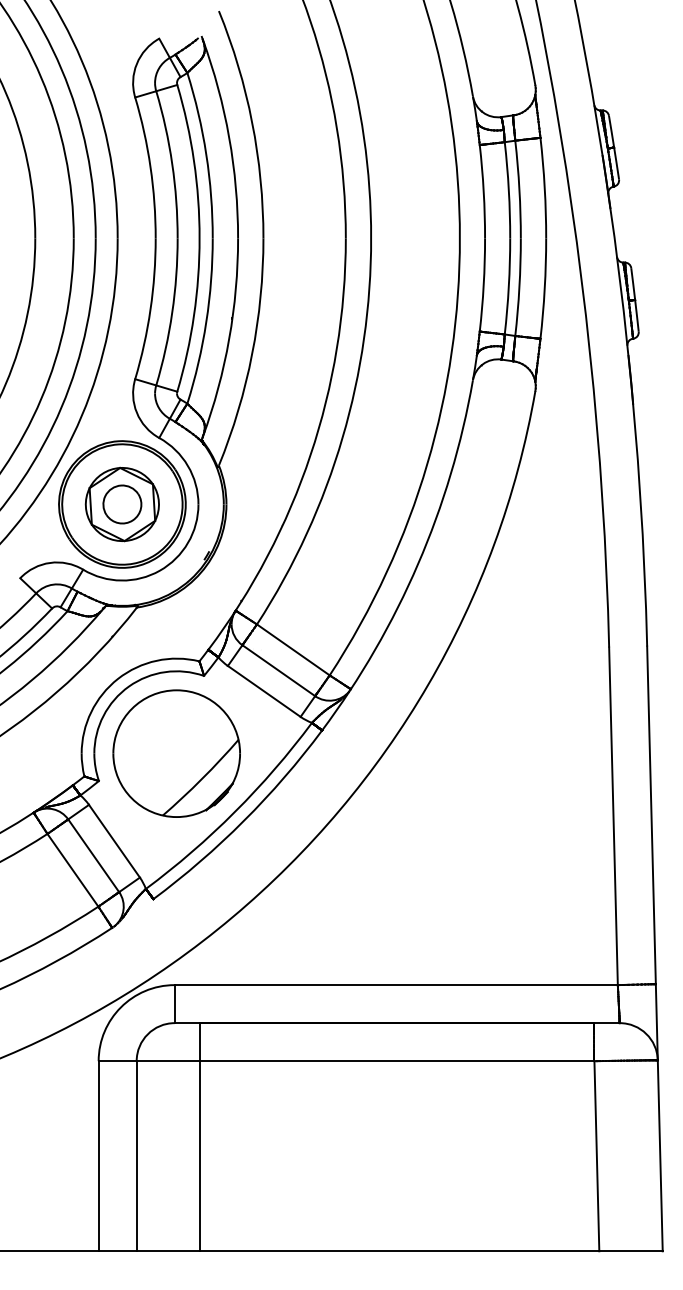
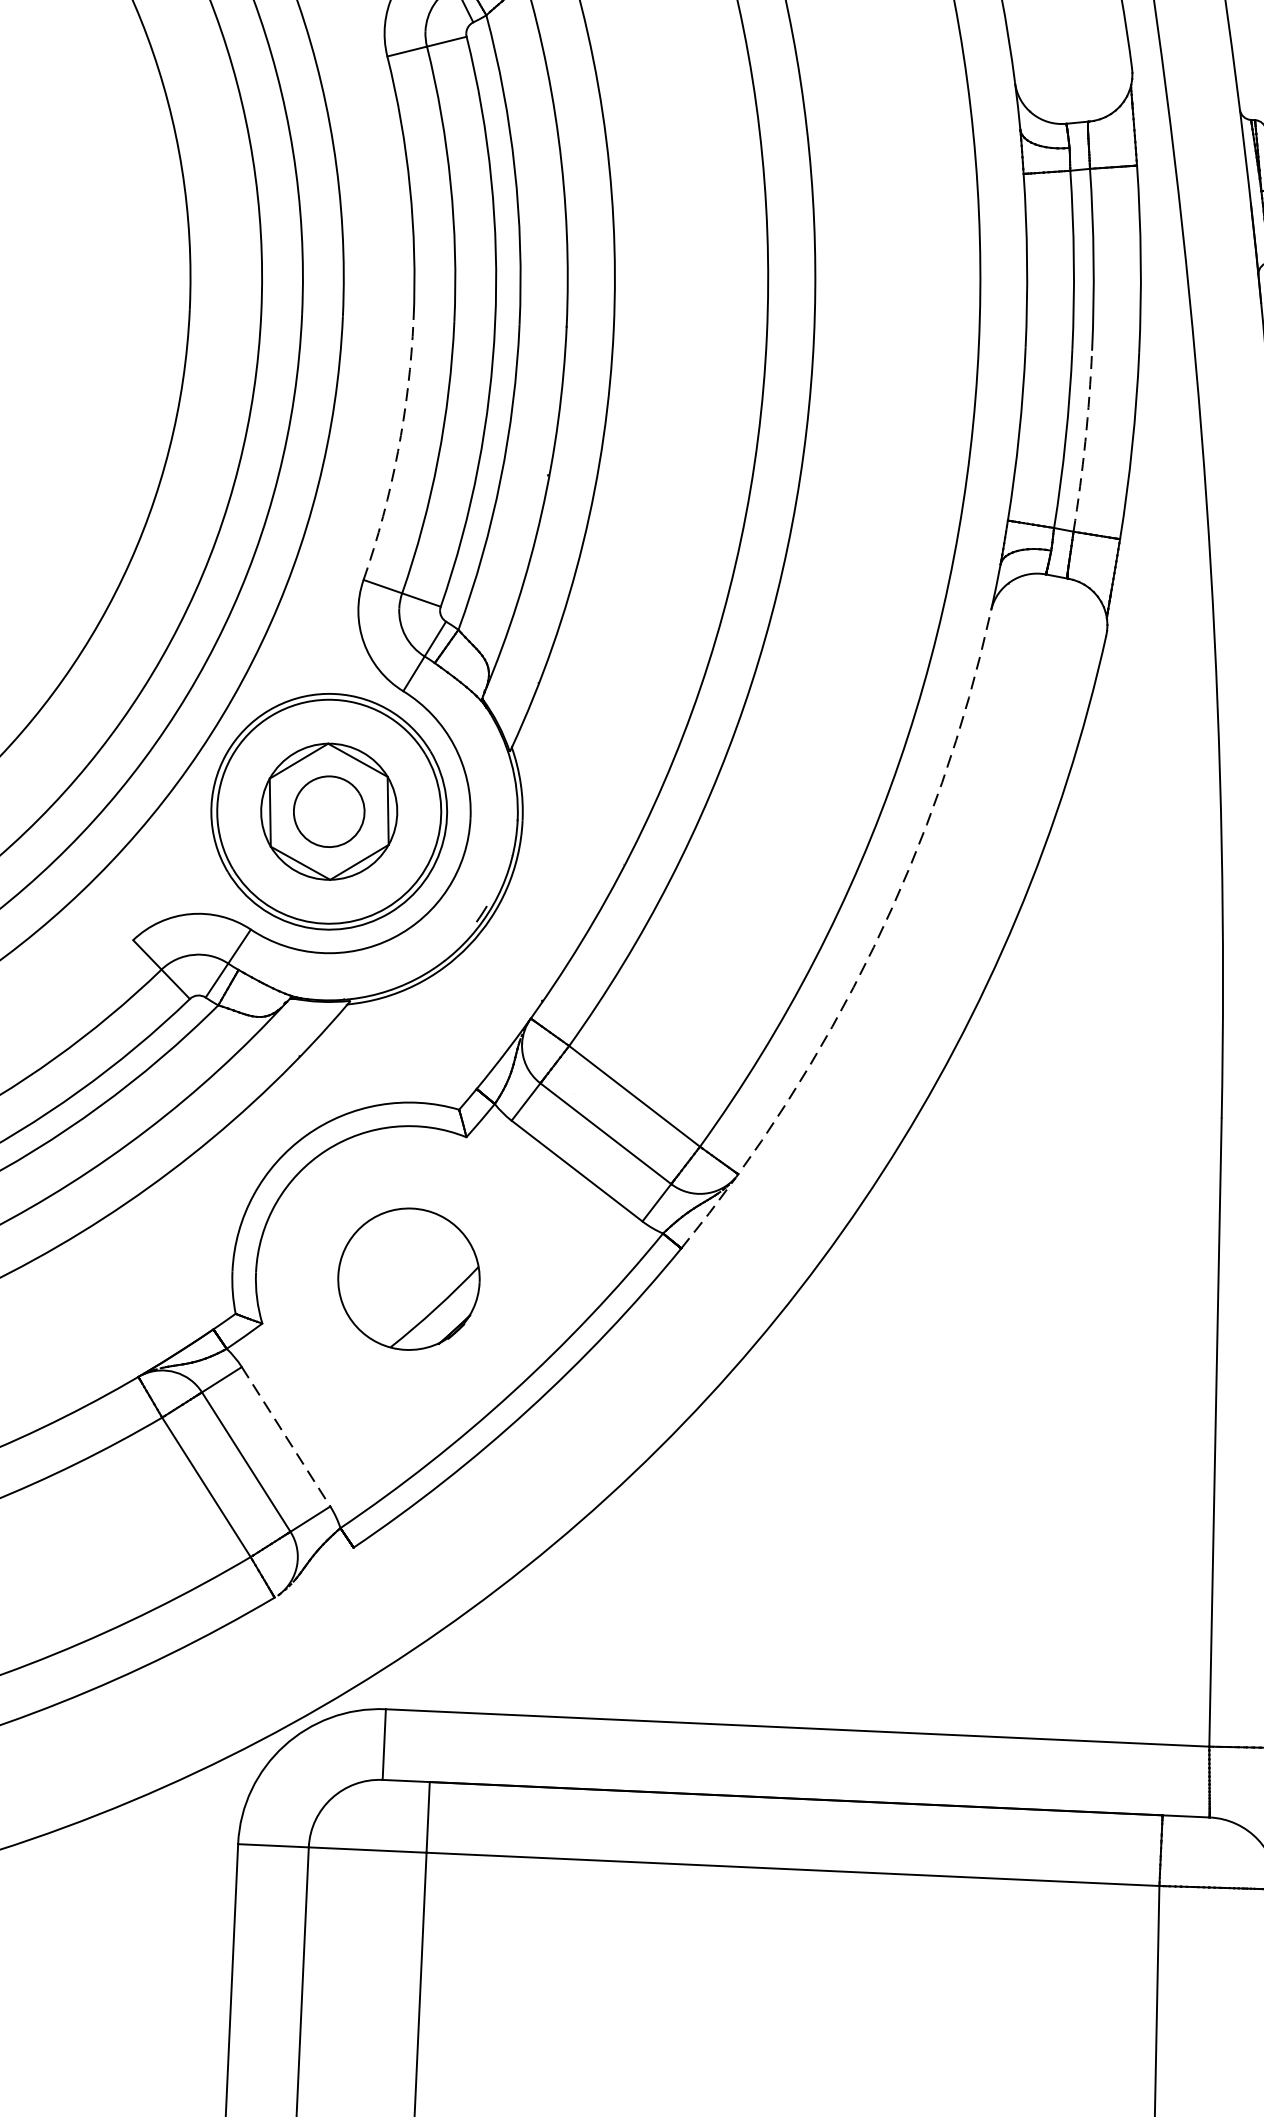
arc: (519, 287) -> (1085, 441), solid -> dashed
arc: (150, 309) -> (397, 451), solid -> dashed
arc: (418, 564) -> (874, 948), solid -> dashed
part: (176, 753) -> (408, 1279), size x0.6
line: (114, 841) -> (286, 1437), solid -> dashed

